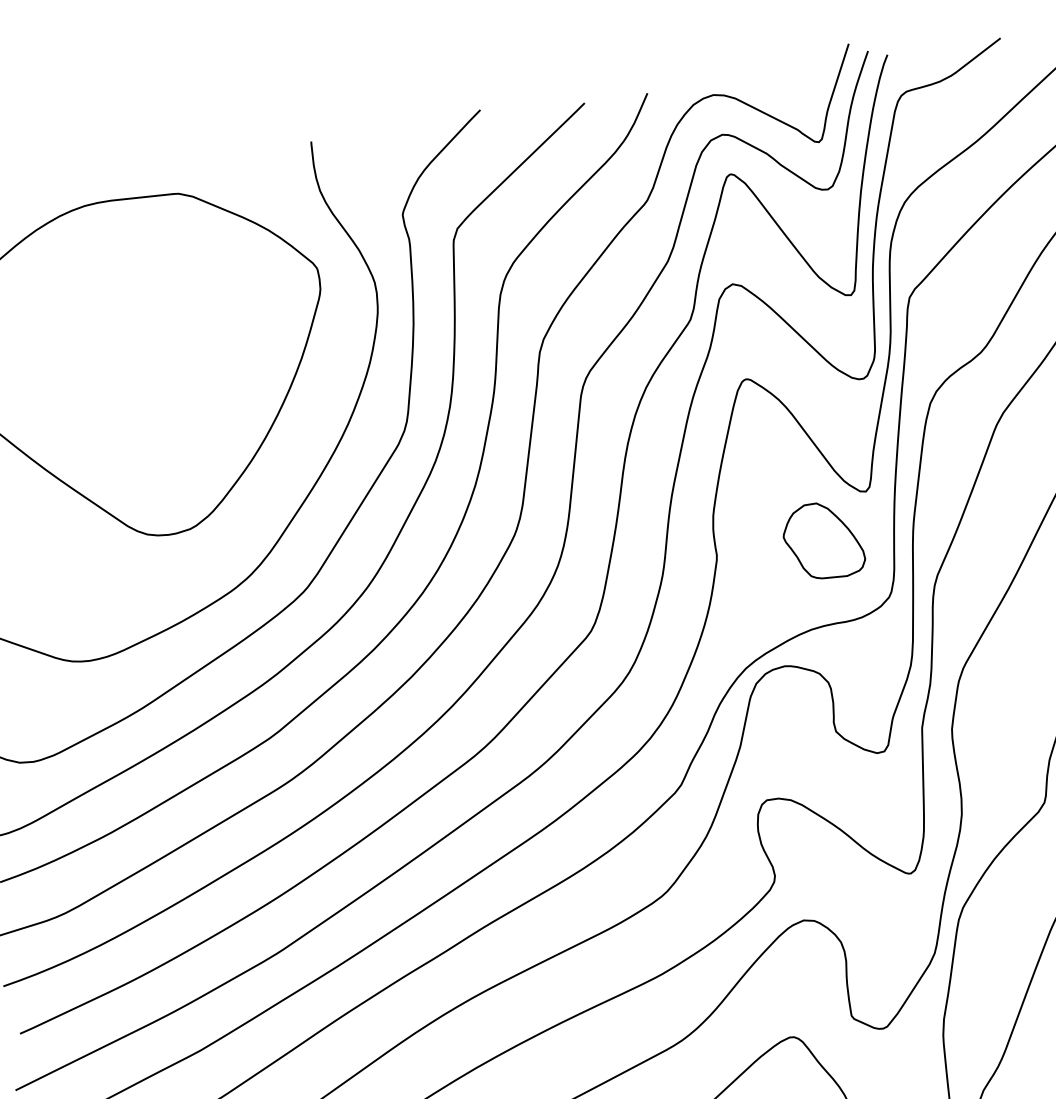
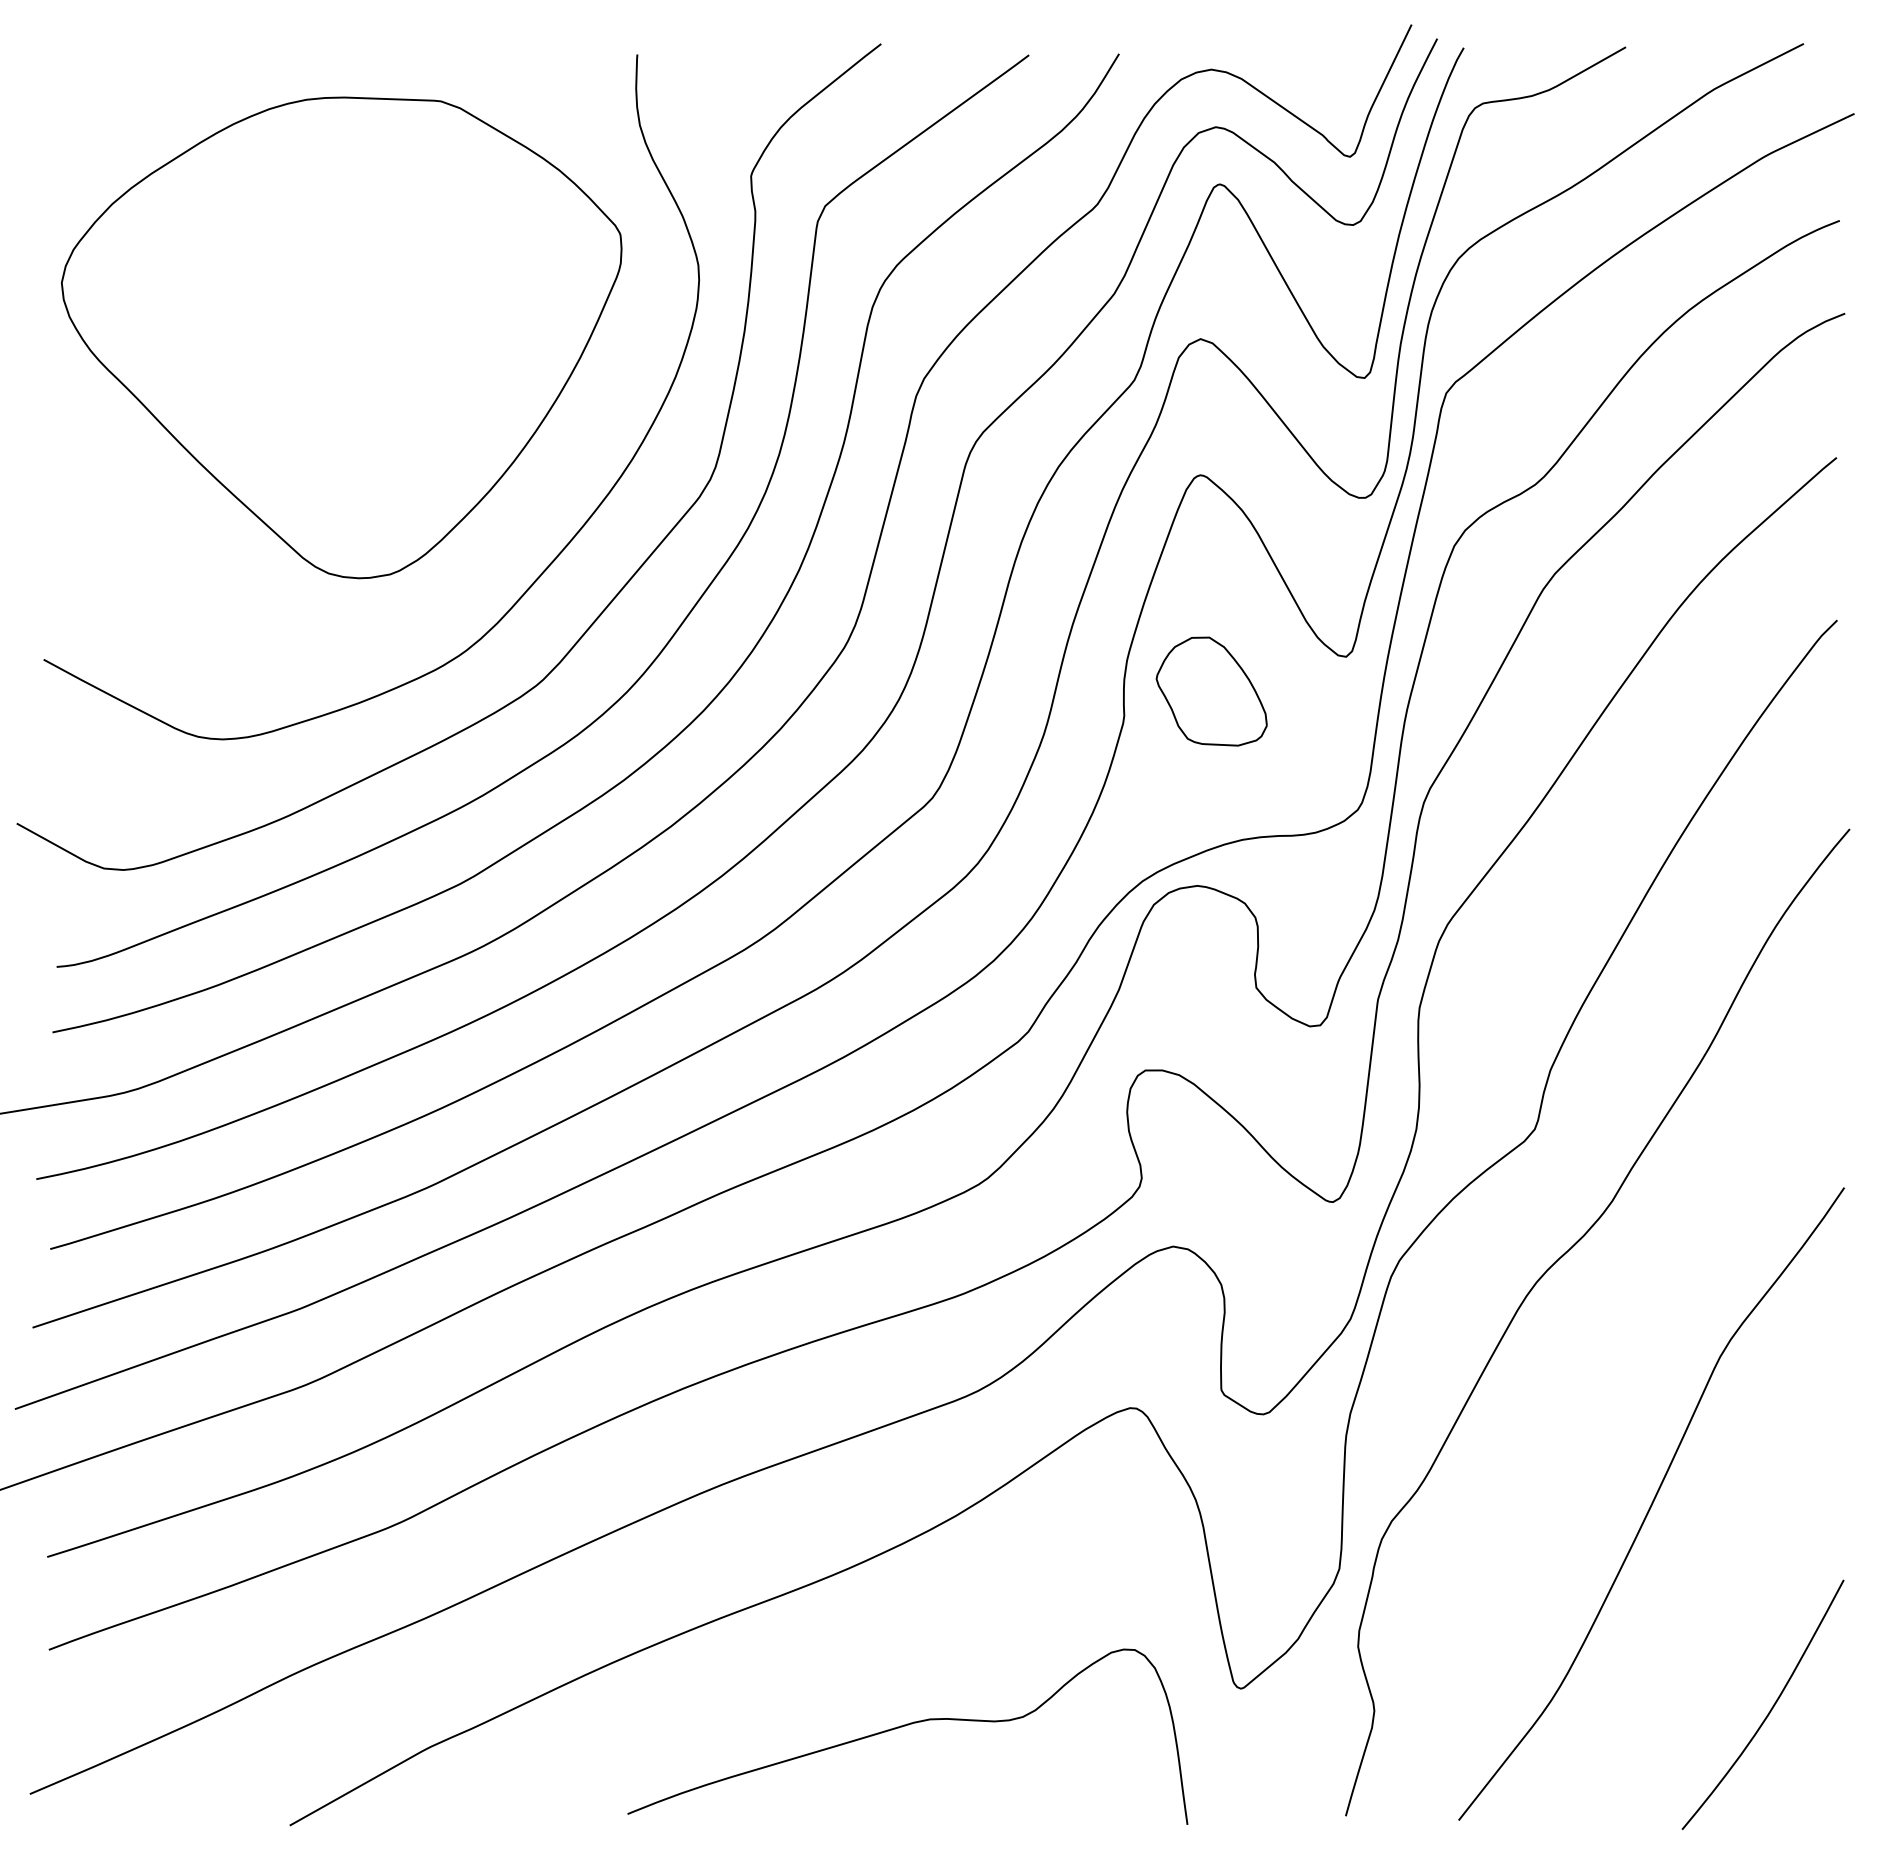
part: (823, 540) -> (1211, 691), moved

